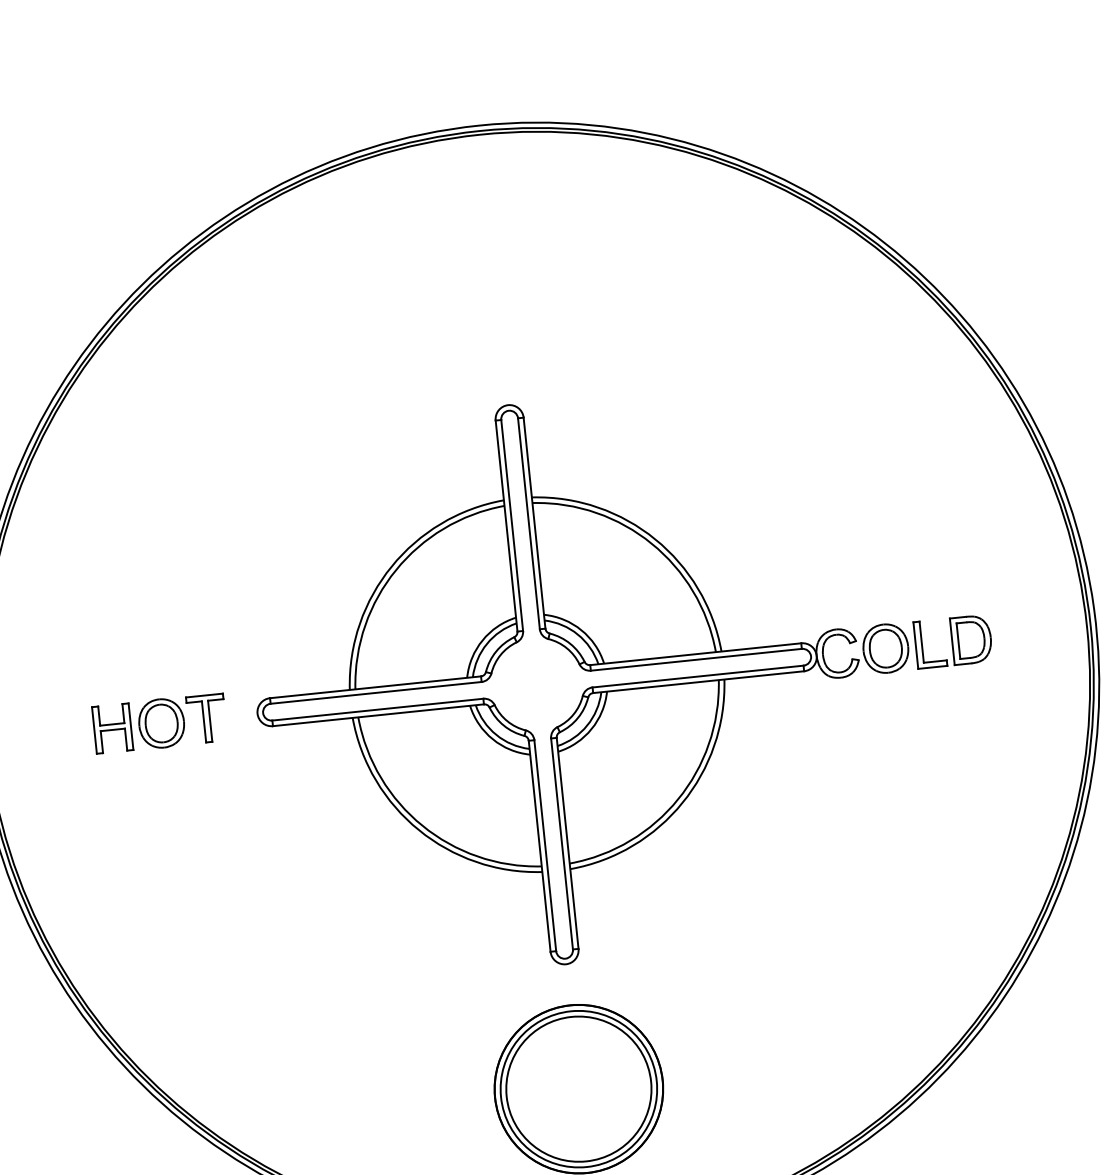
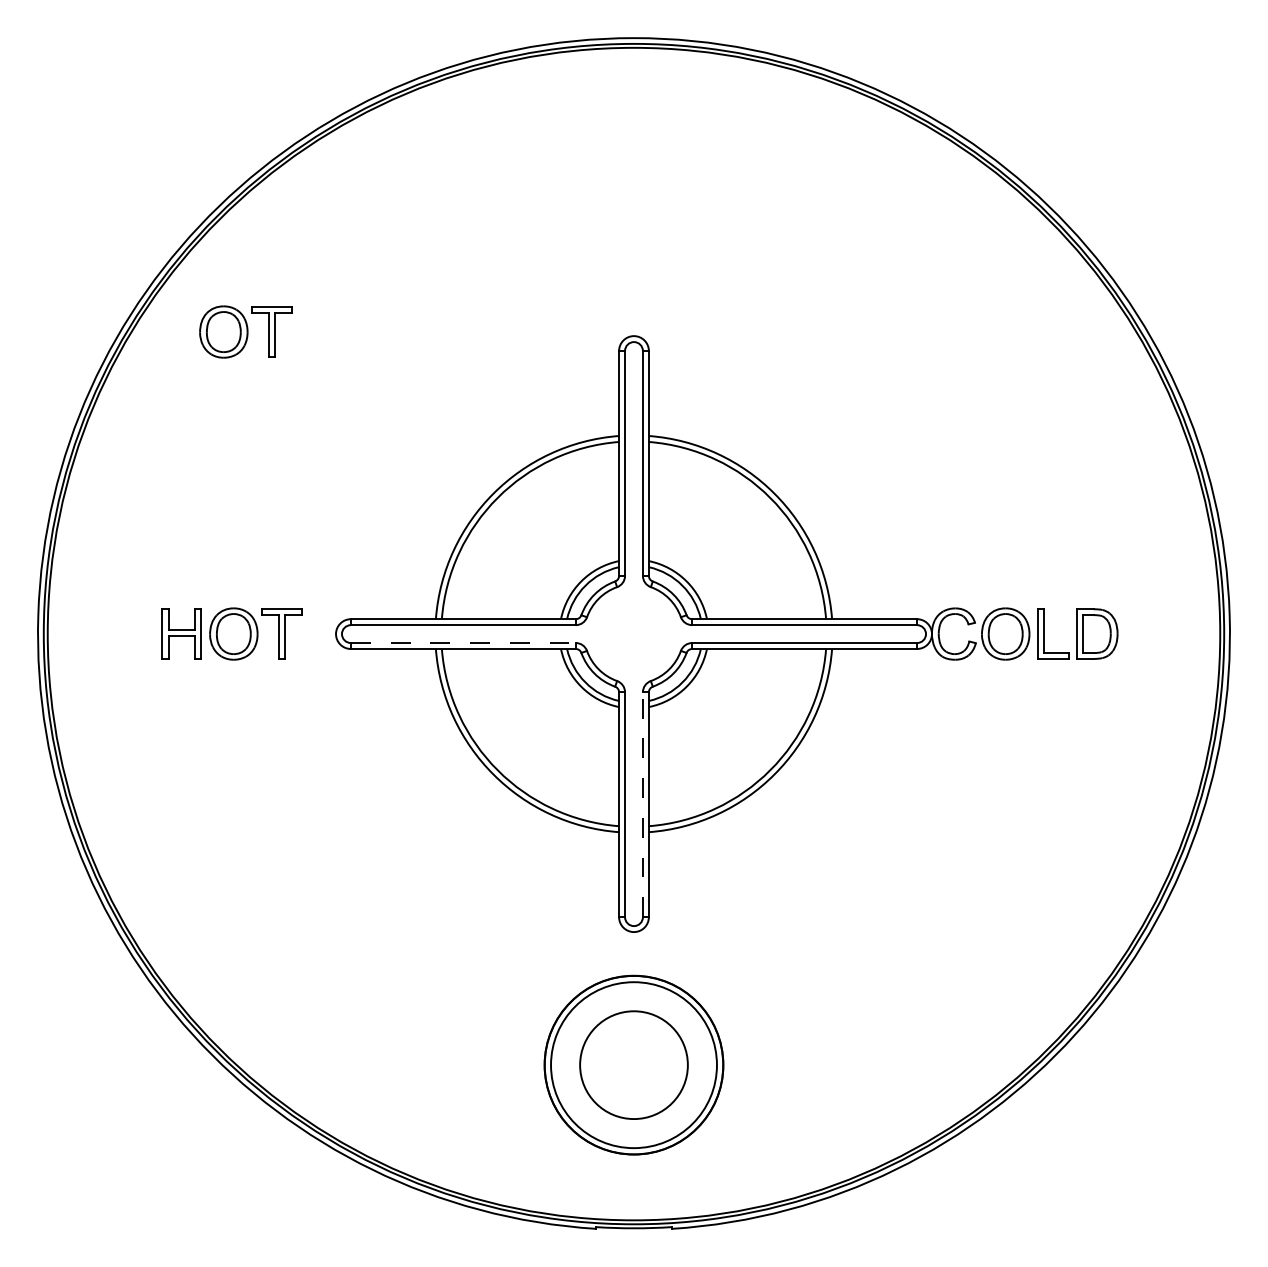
part: (143, 438) -> (245, 331), added
line: (378, 710) -> (463, 643), solid -> dashed
line: (561, 843) -> (642, 804), solid -> dashed
circle: (578, 1089) -> (633, 1065), size x0.7

